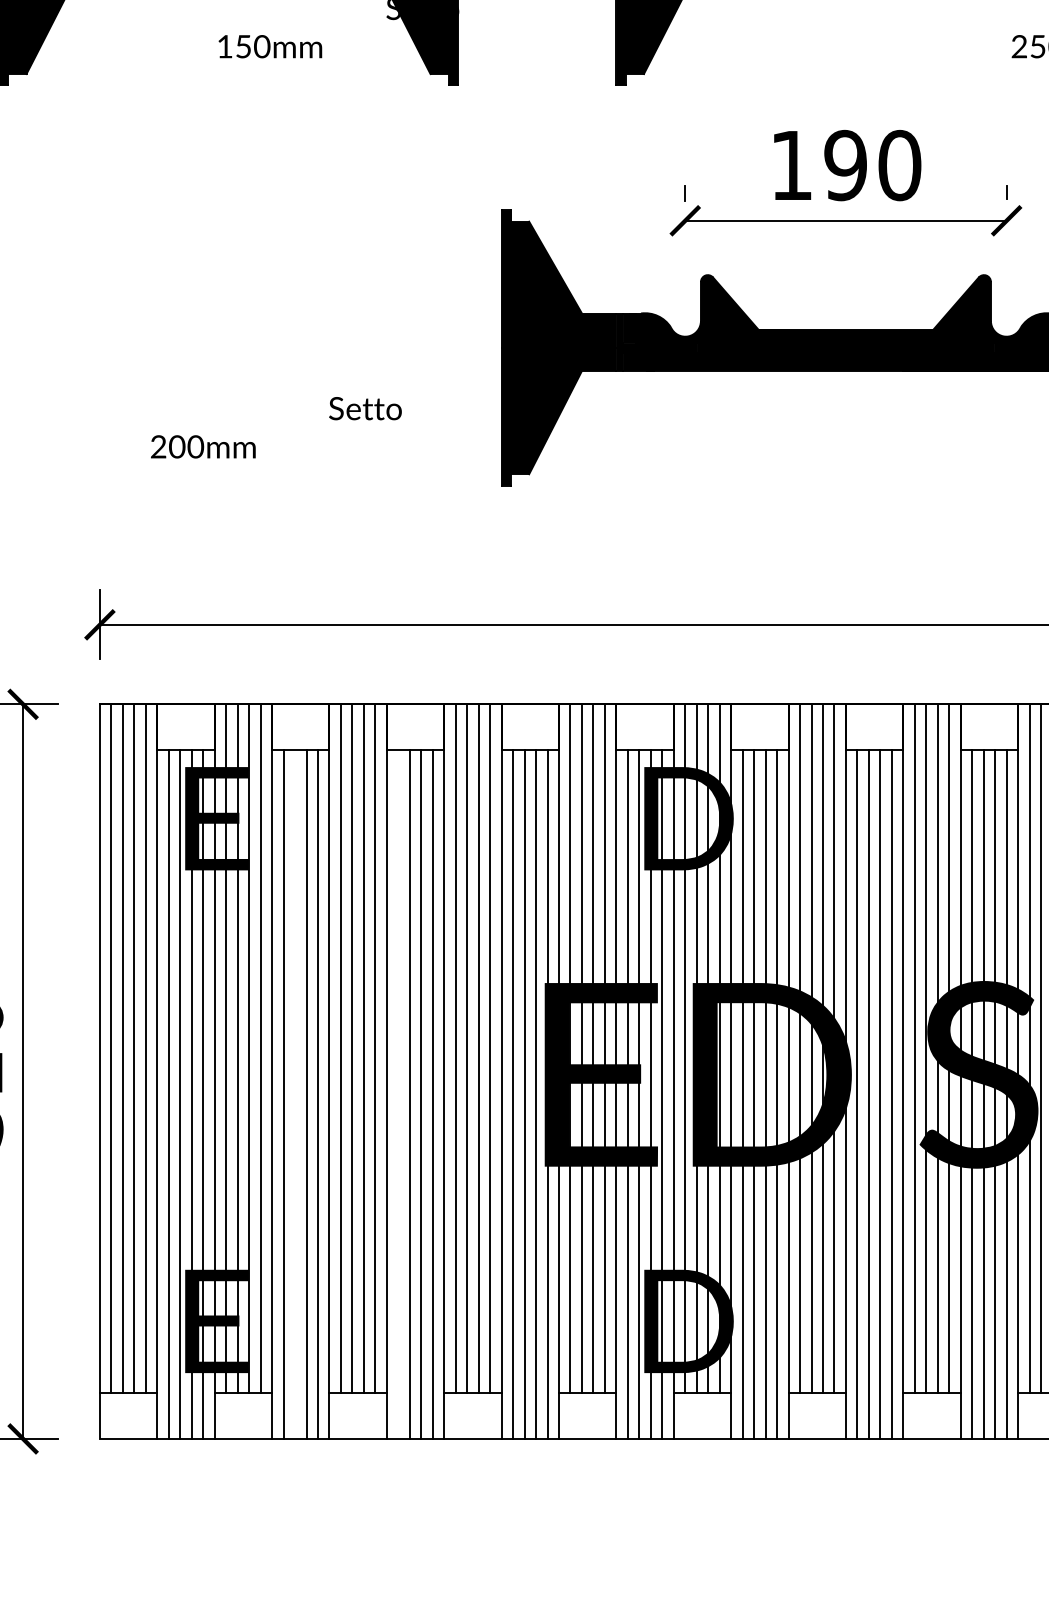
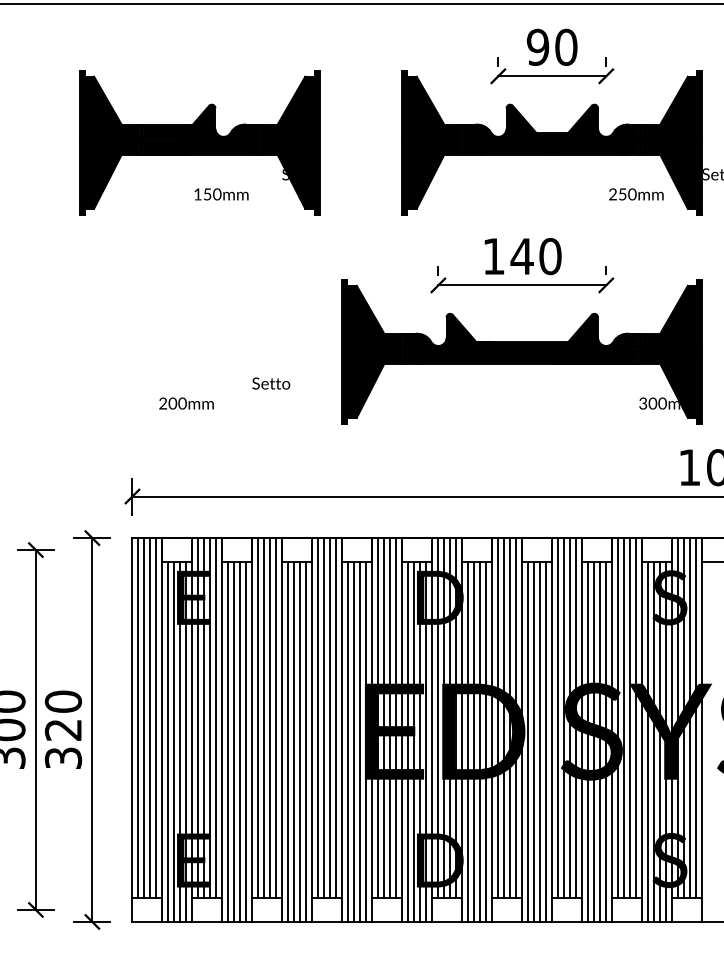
text: (844, 165) -> (521, 256), 190 -> 140
line: (295, 1093) -> (234, 741), added
line: (398, 1093) -> (288, 741), added

